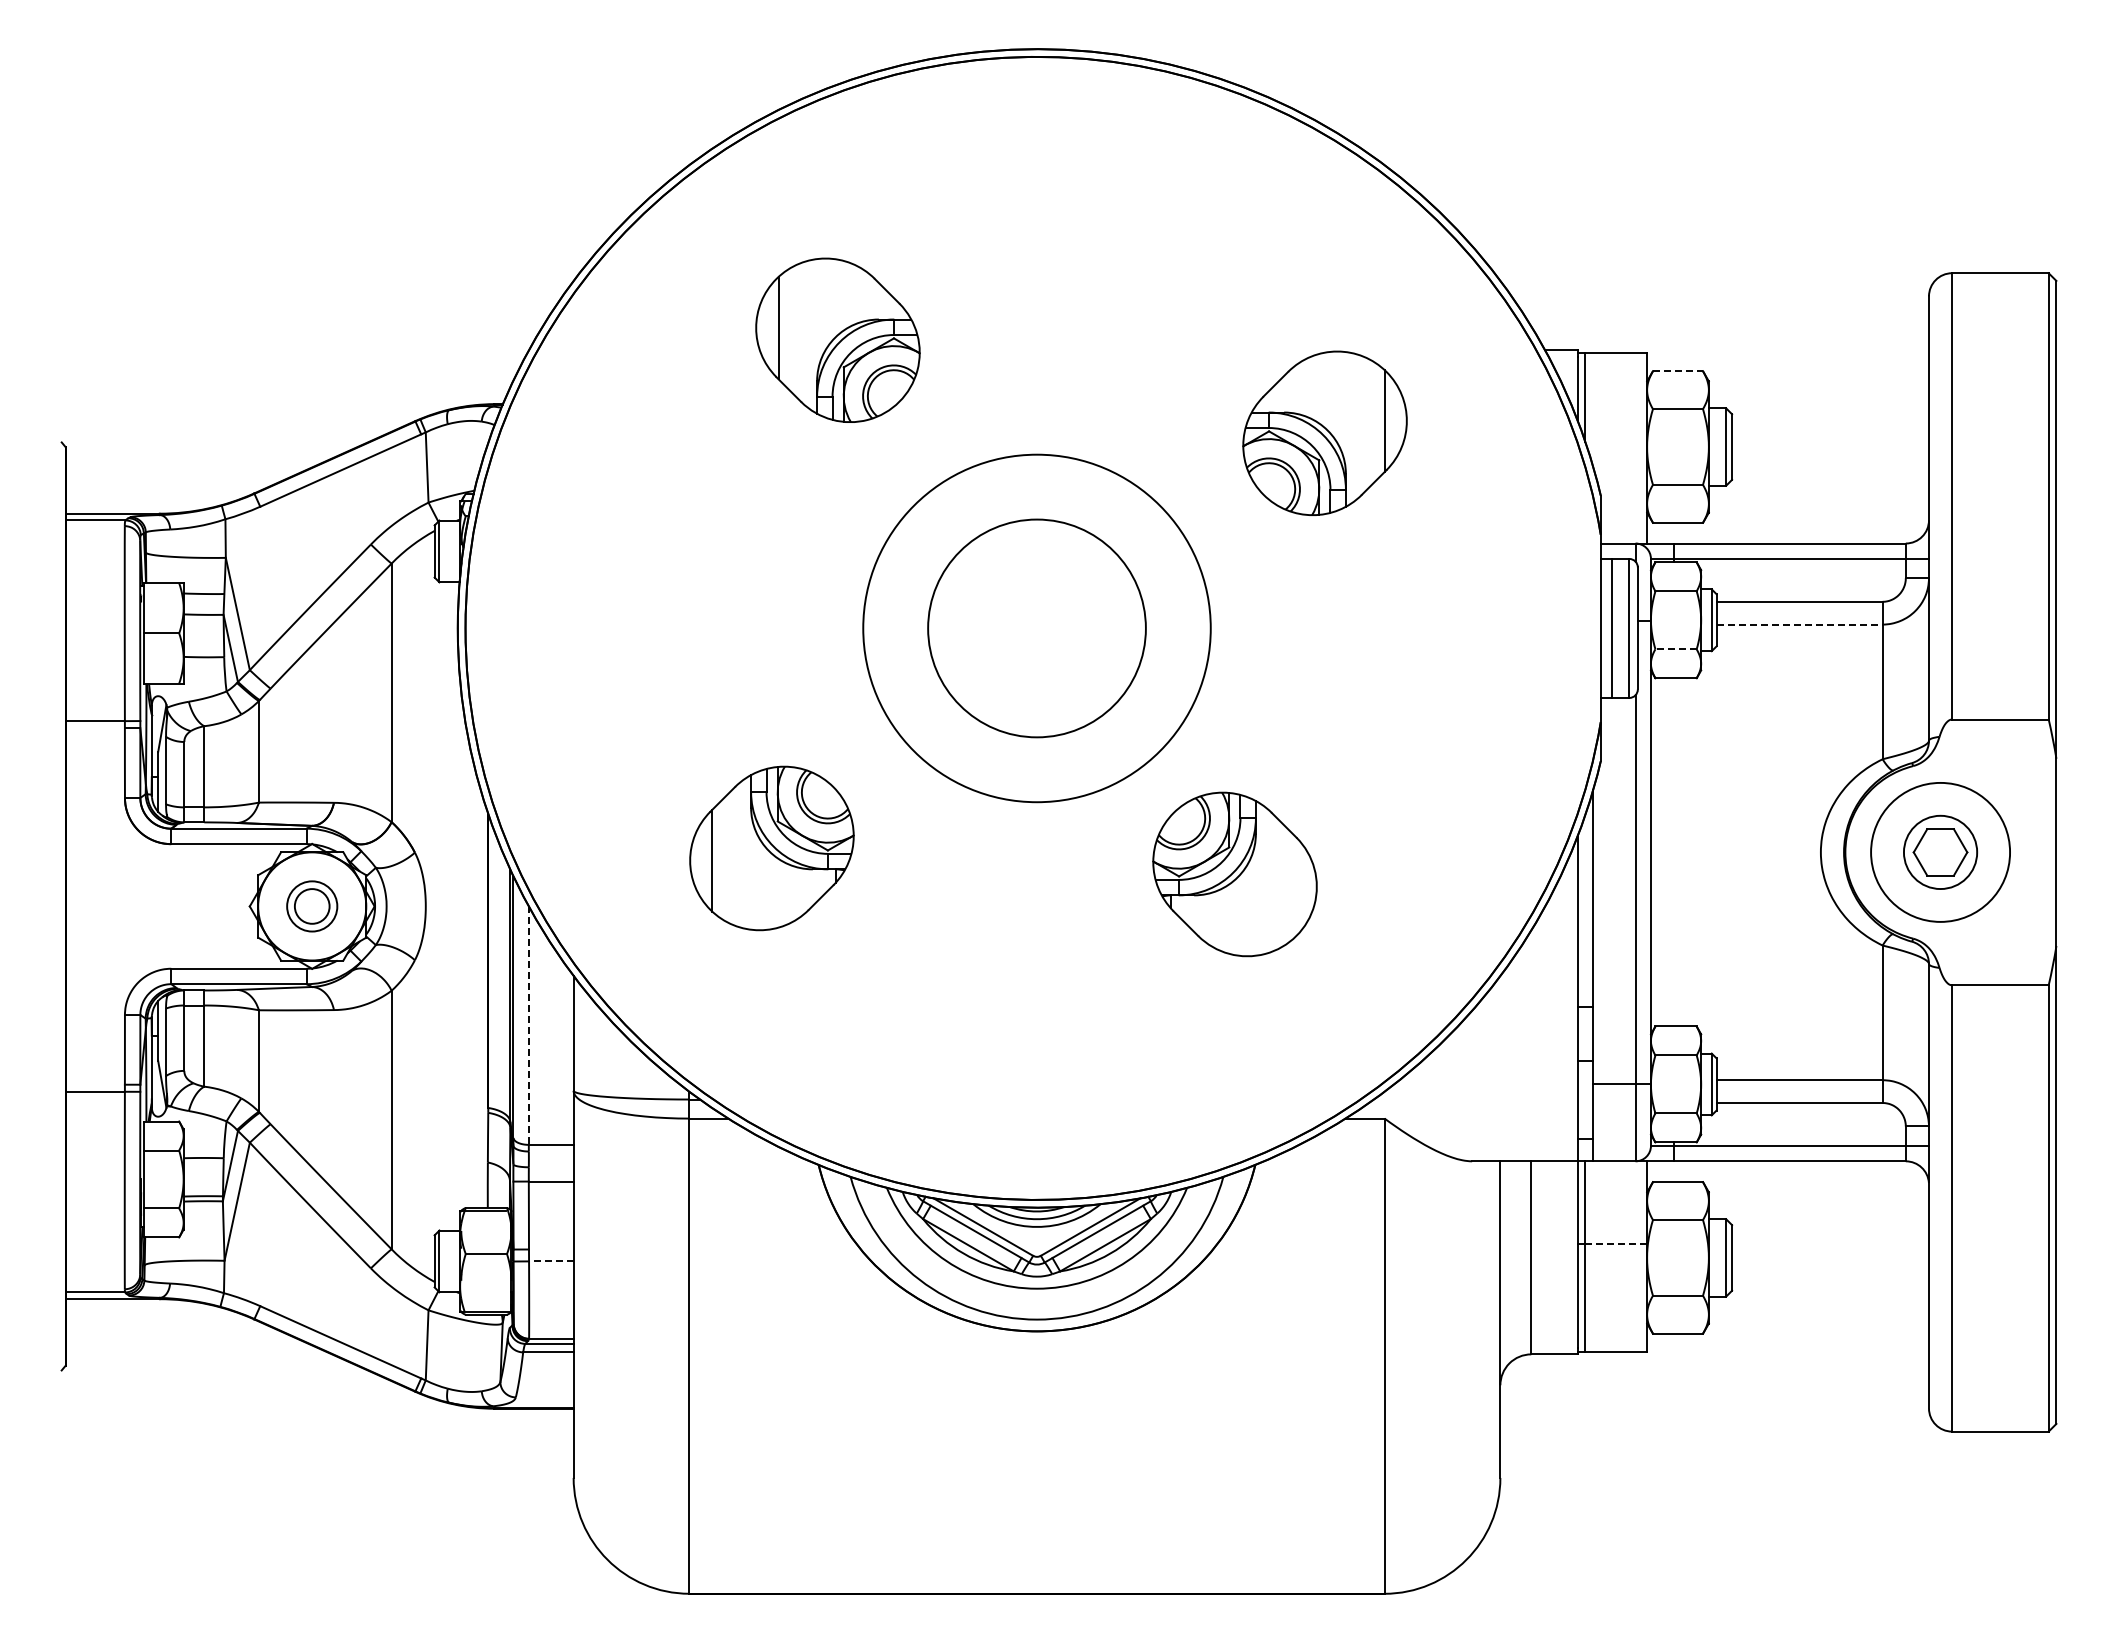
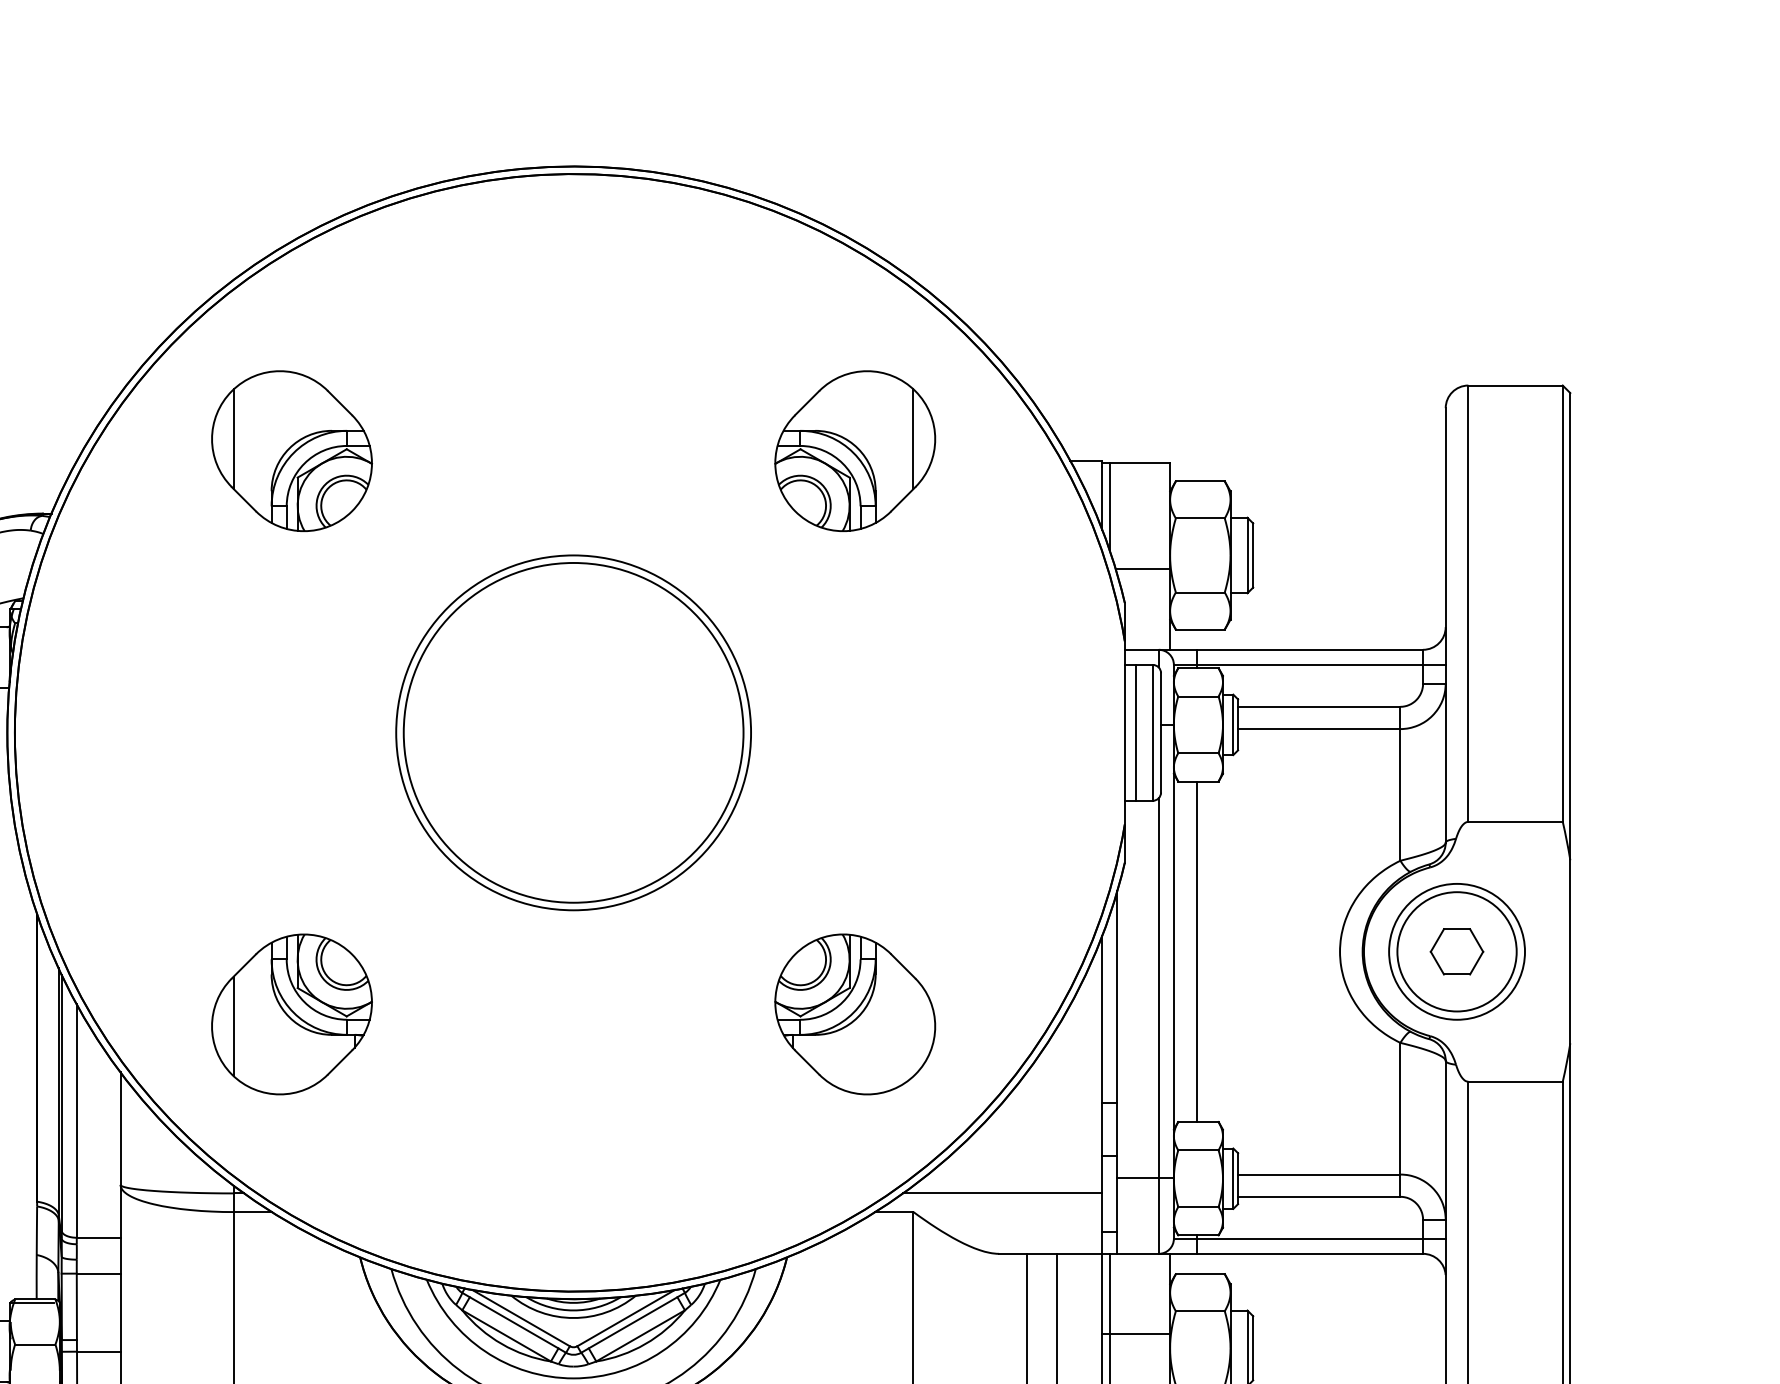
part: (837, 339) -> (291, 450), moved
line: (1678, 371) -> (1200, 481), dashed -> solid
part: (1324, 432) -> (854, 450), moved
line: (1619, 461) -> (1143, 569), added
line: (1800, 624) -> (1320, 728), dashed -> solid
circle: (1036, 627) -> (573, 731), size x1.67
line: (1676, 649) -> (1198, 753), dashed -> solid
part: (771, 848) -> (291, 1014), moved
line: (1674, 852) -> (1196, 951), added
circle: (1940, 852) -> (1456, 951), size x1.67
part: (1234, 874) -> (854, 1014), moved
line: (528, 1026) -> (76, 1122), dashed -> solid
line: (1475, 1099) -> (1002, 1193), added
line: (1616, 1243) -> (1140, 1334), dashed -> solid
line: (550, 1261) -> (97, 1351), dashed -> solid

